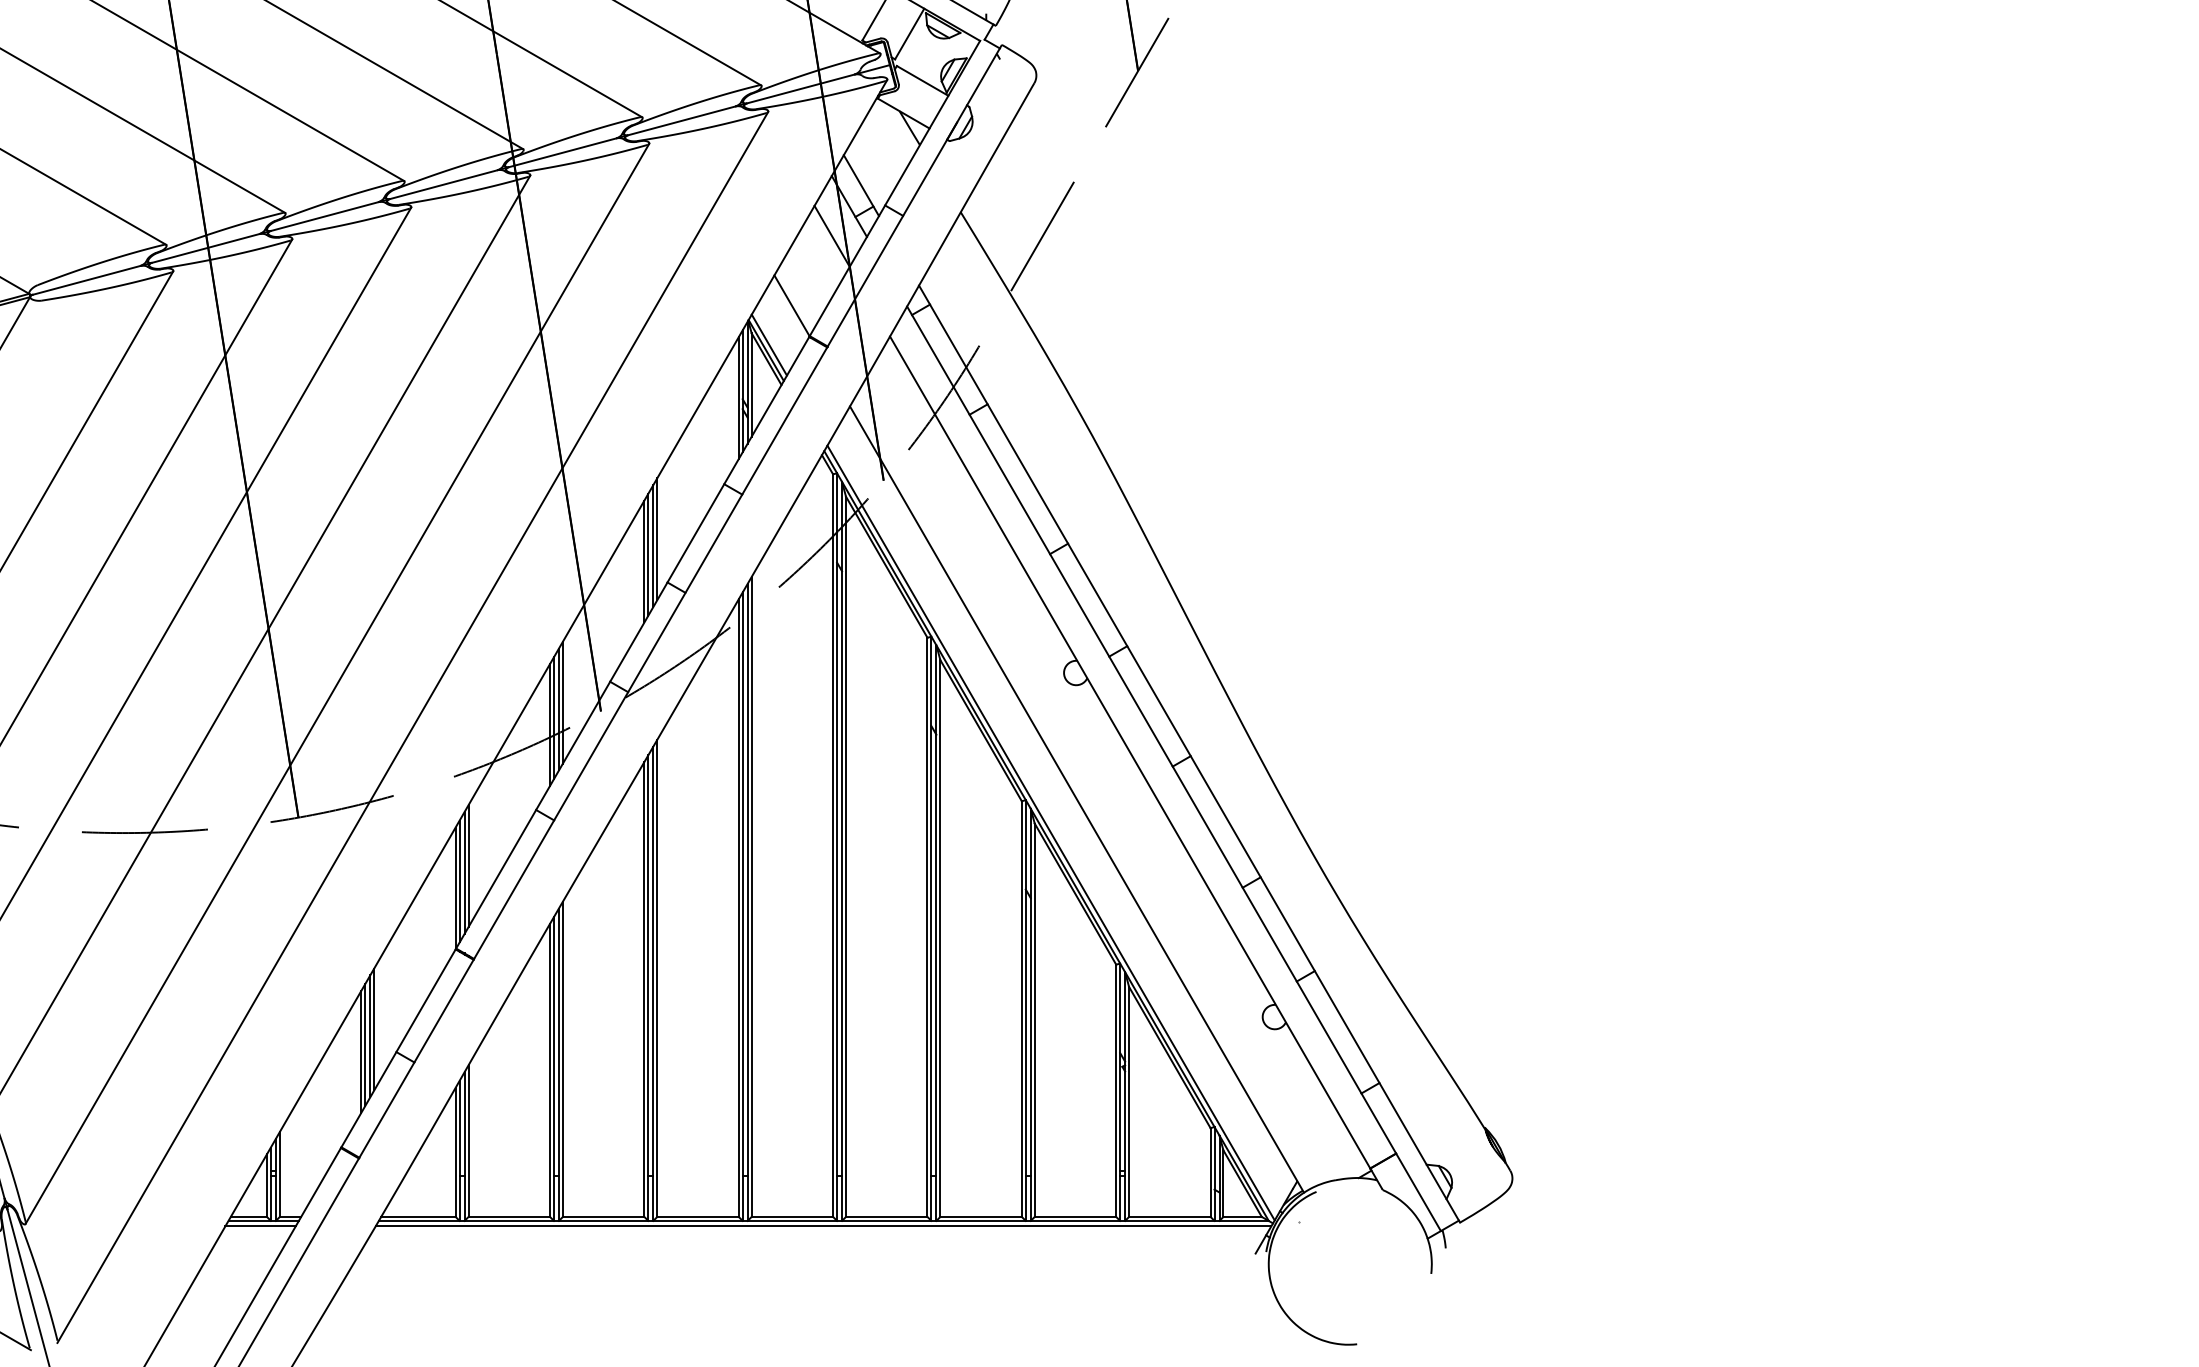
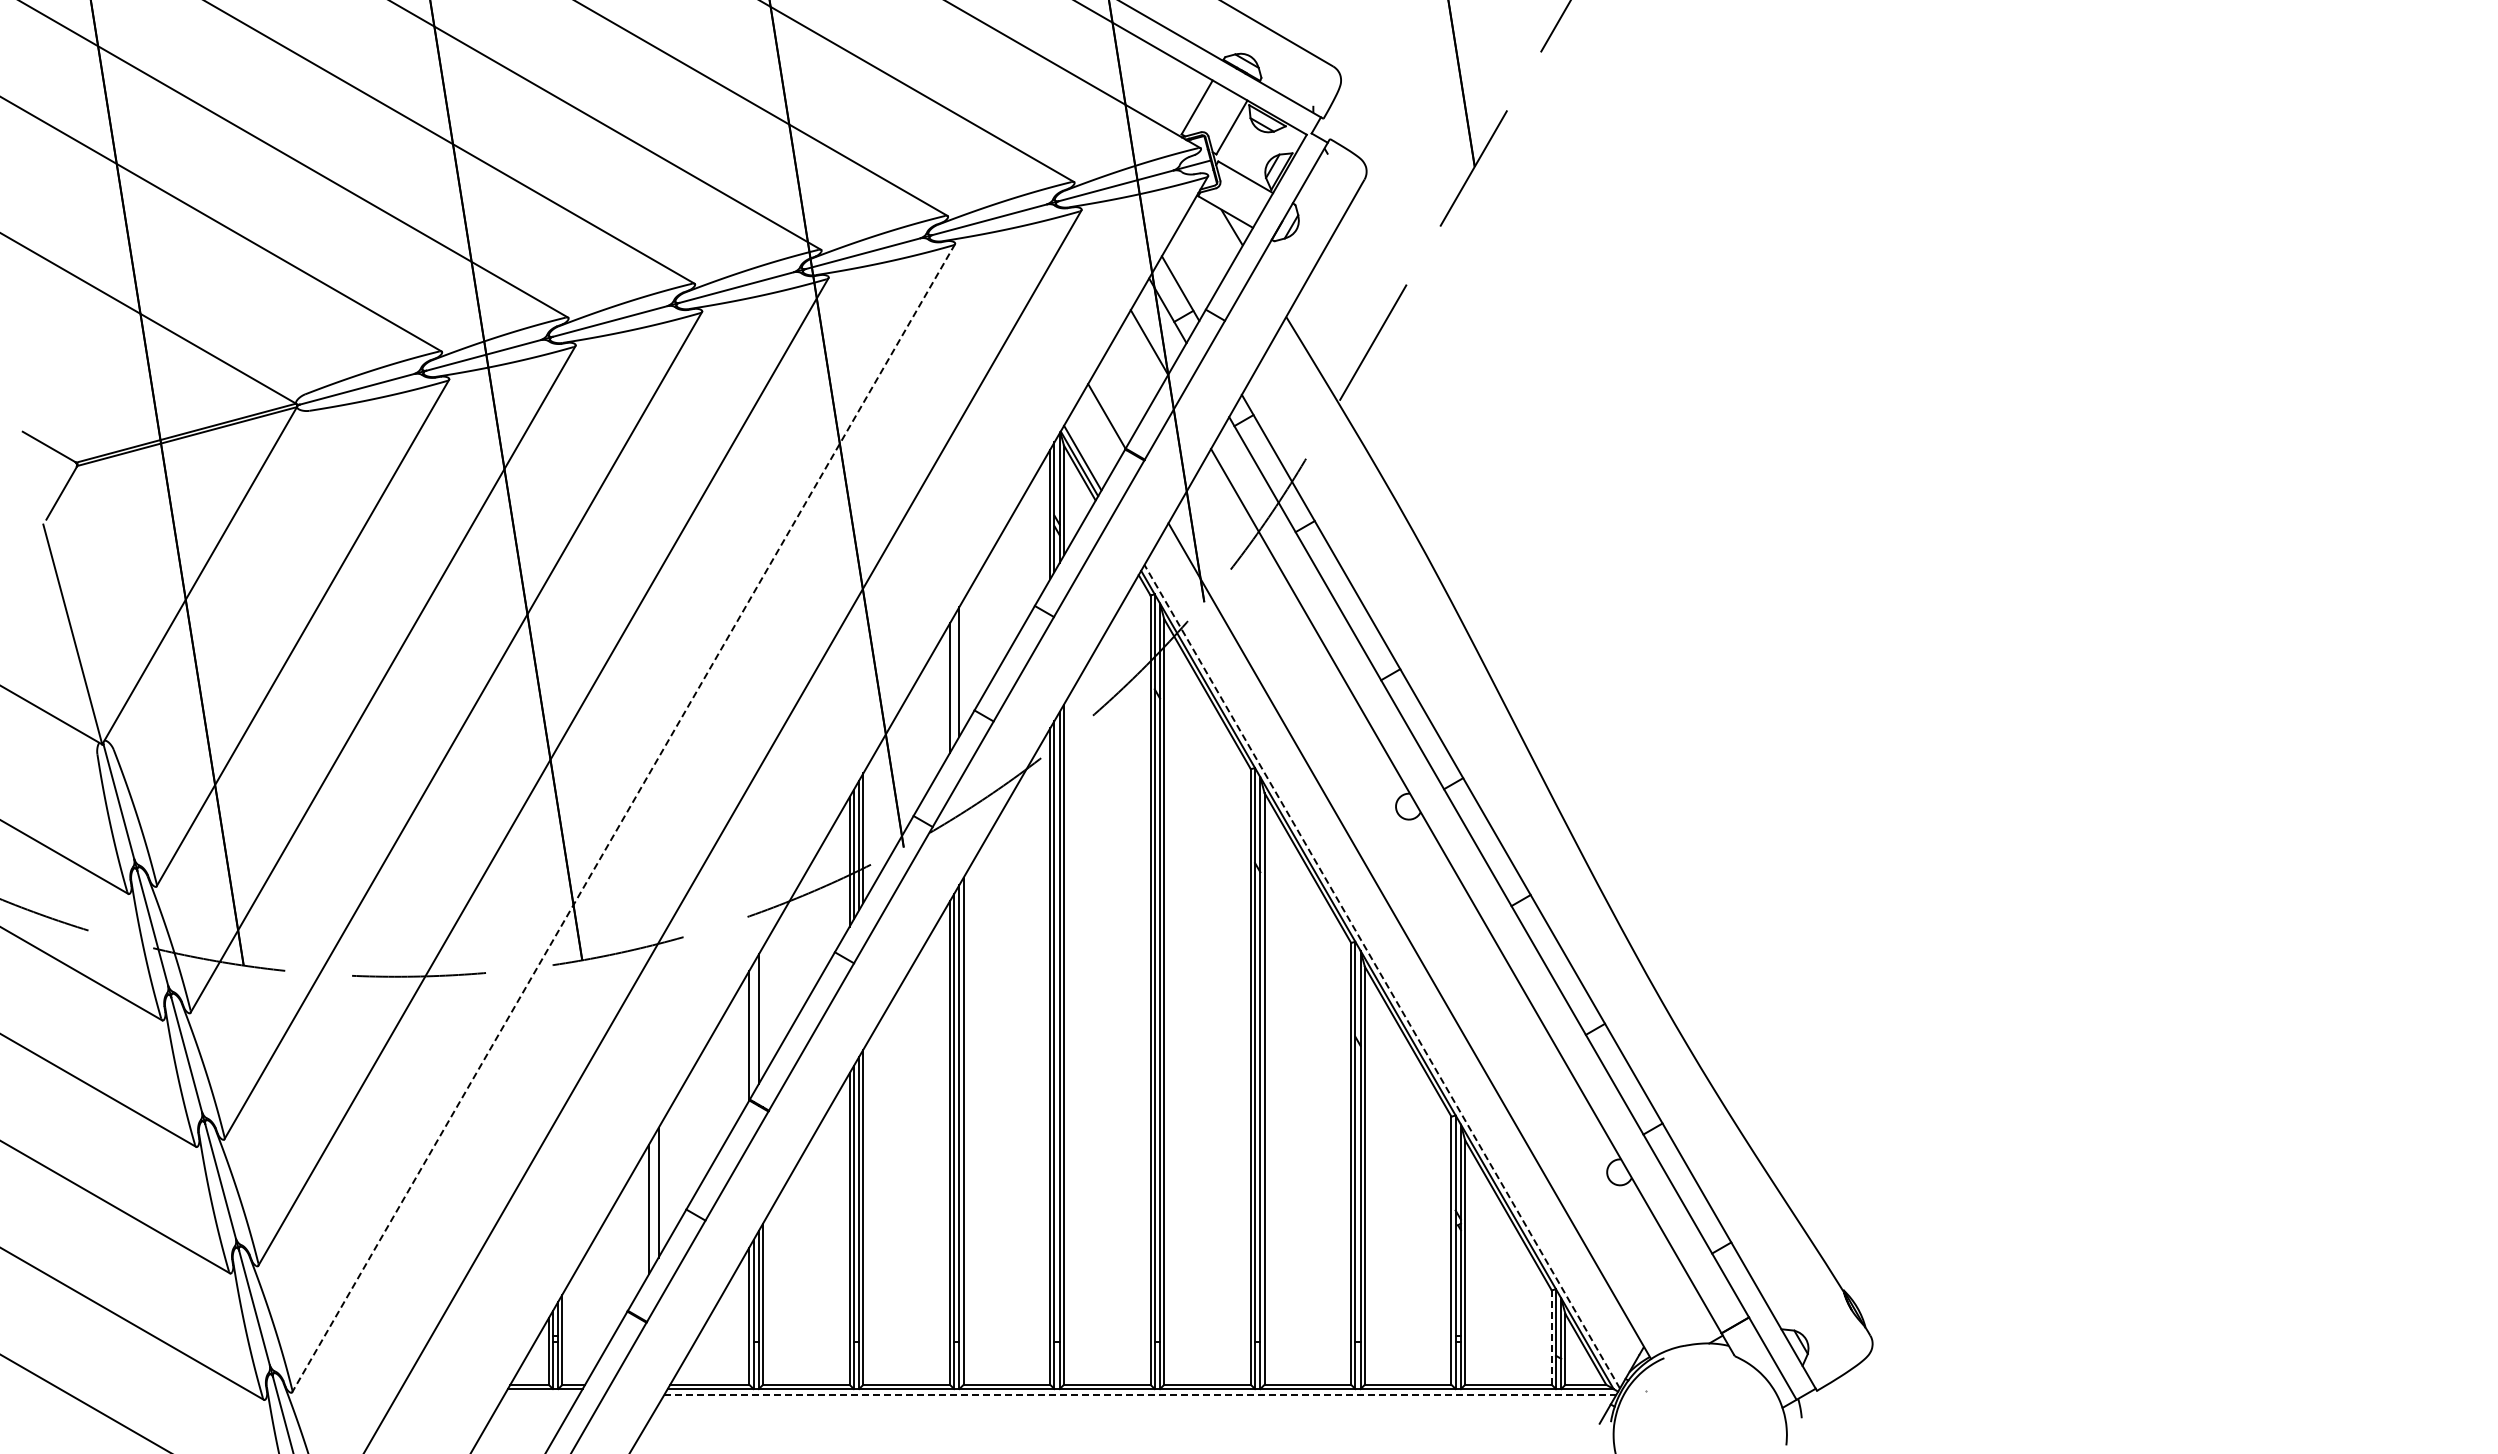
line: (657, 539) -> (963, 664), removed
line: (648, 554) -> (954, 680), removed
line: (337, 684) -> (623, 818), solid -> dashed
line: (1050, 832) -> (1381, 976), solid -> dashed
line: (468, 865) -> (763, 1011), removed
line: (459, 881) -> (753, 1028), removed
line: (373, 1029) -> (662, 1185), removed
line: (365, 1044) -> (653, 1201), removed
line: (1210, 1172) -> (1551, 1337), solid -> dashed
line: (260, 1226) -> (541, 1394), removed
line: (823, 1226) -> (1140, 1394), solid -> dashed

